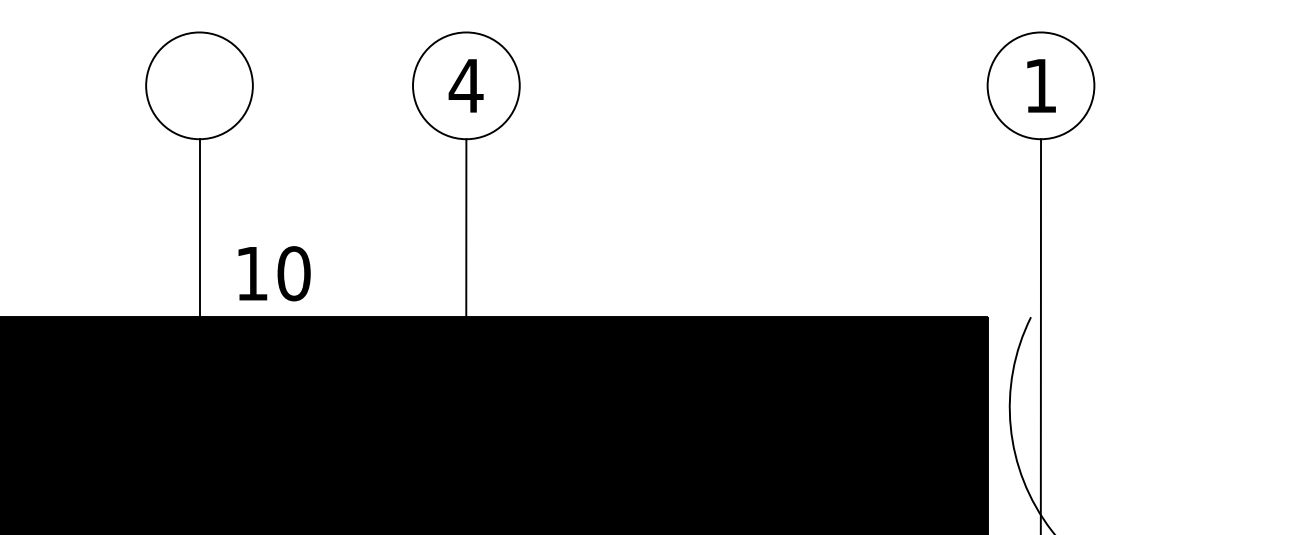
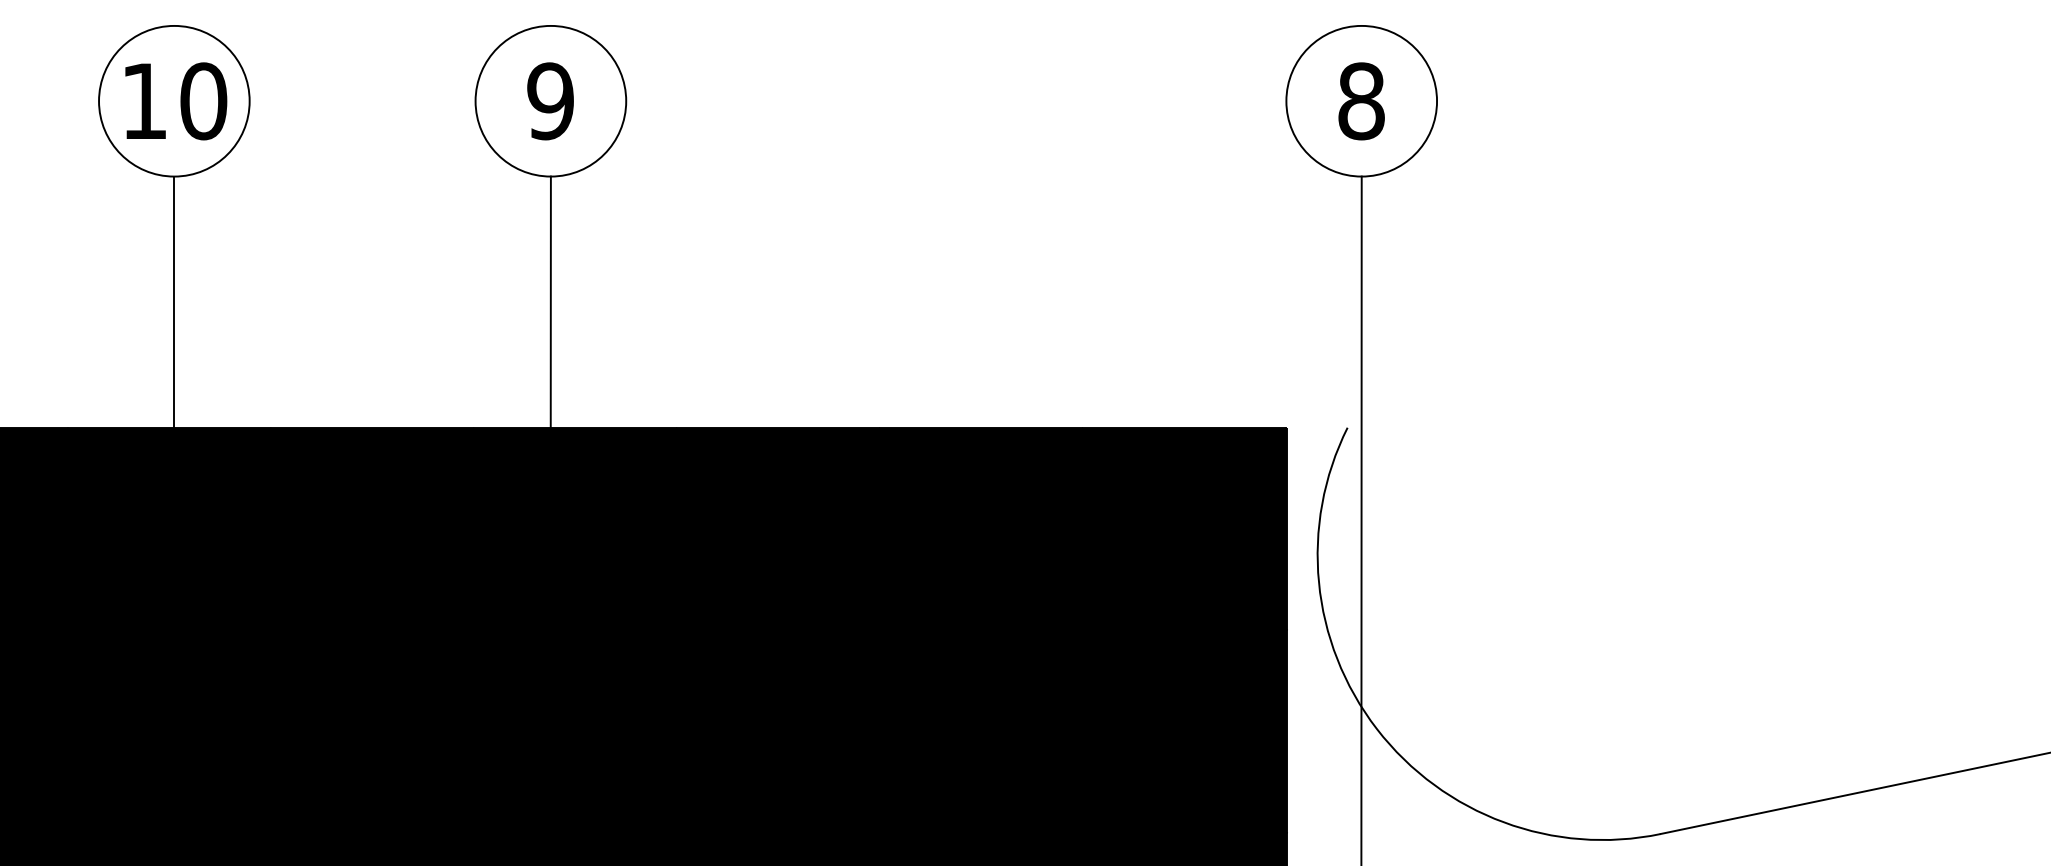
text: (466, 86) -> (550, 101), 4 -> 9
text: (1040, 86) -> (1361, 101), 1 -> 8
text: (274, 273) -> (176, 101), moved

